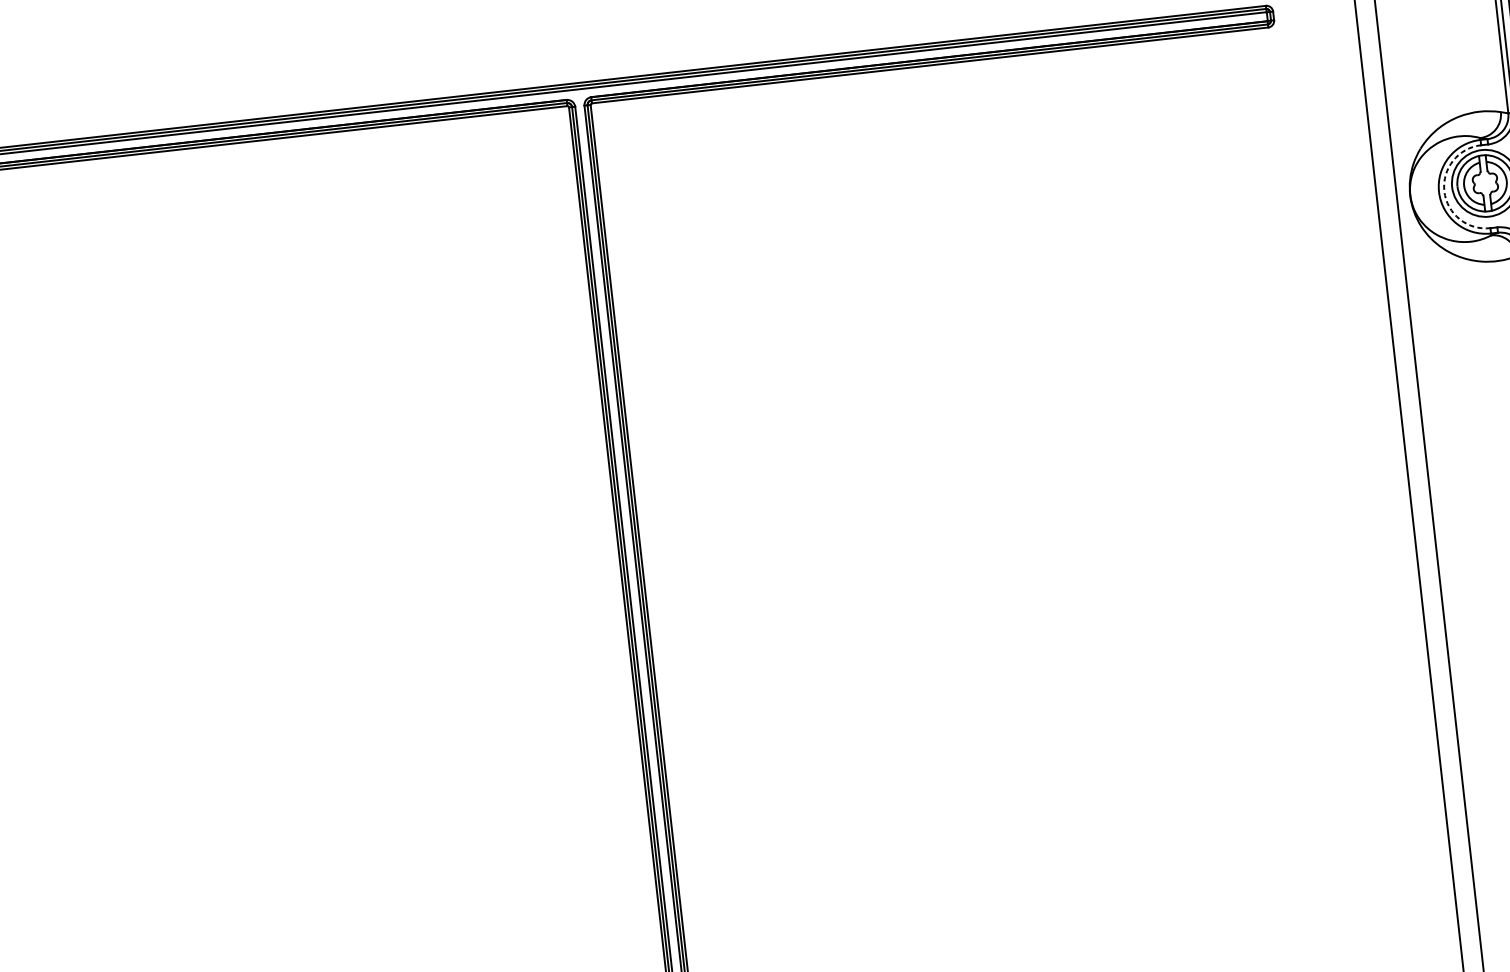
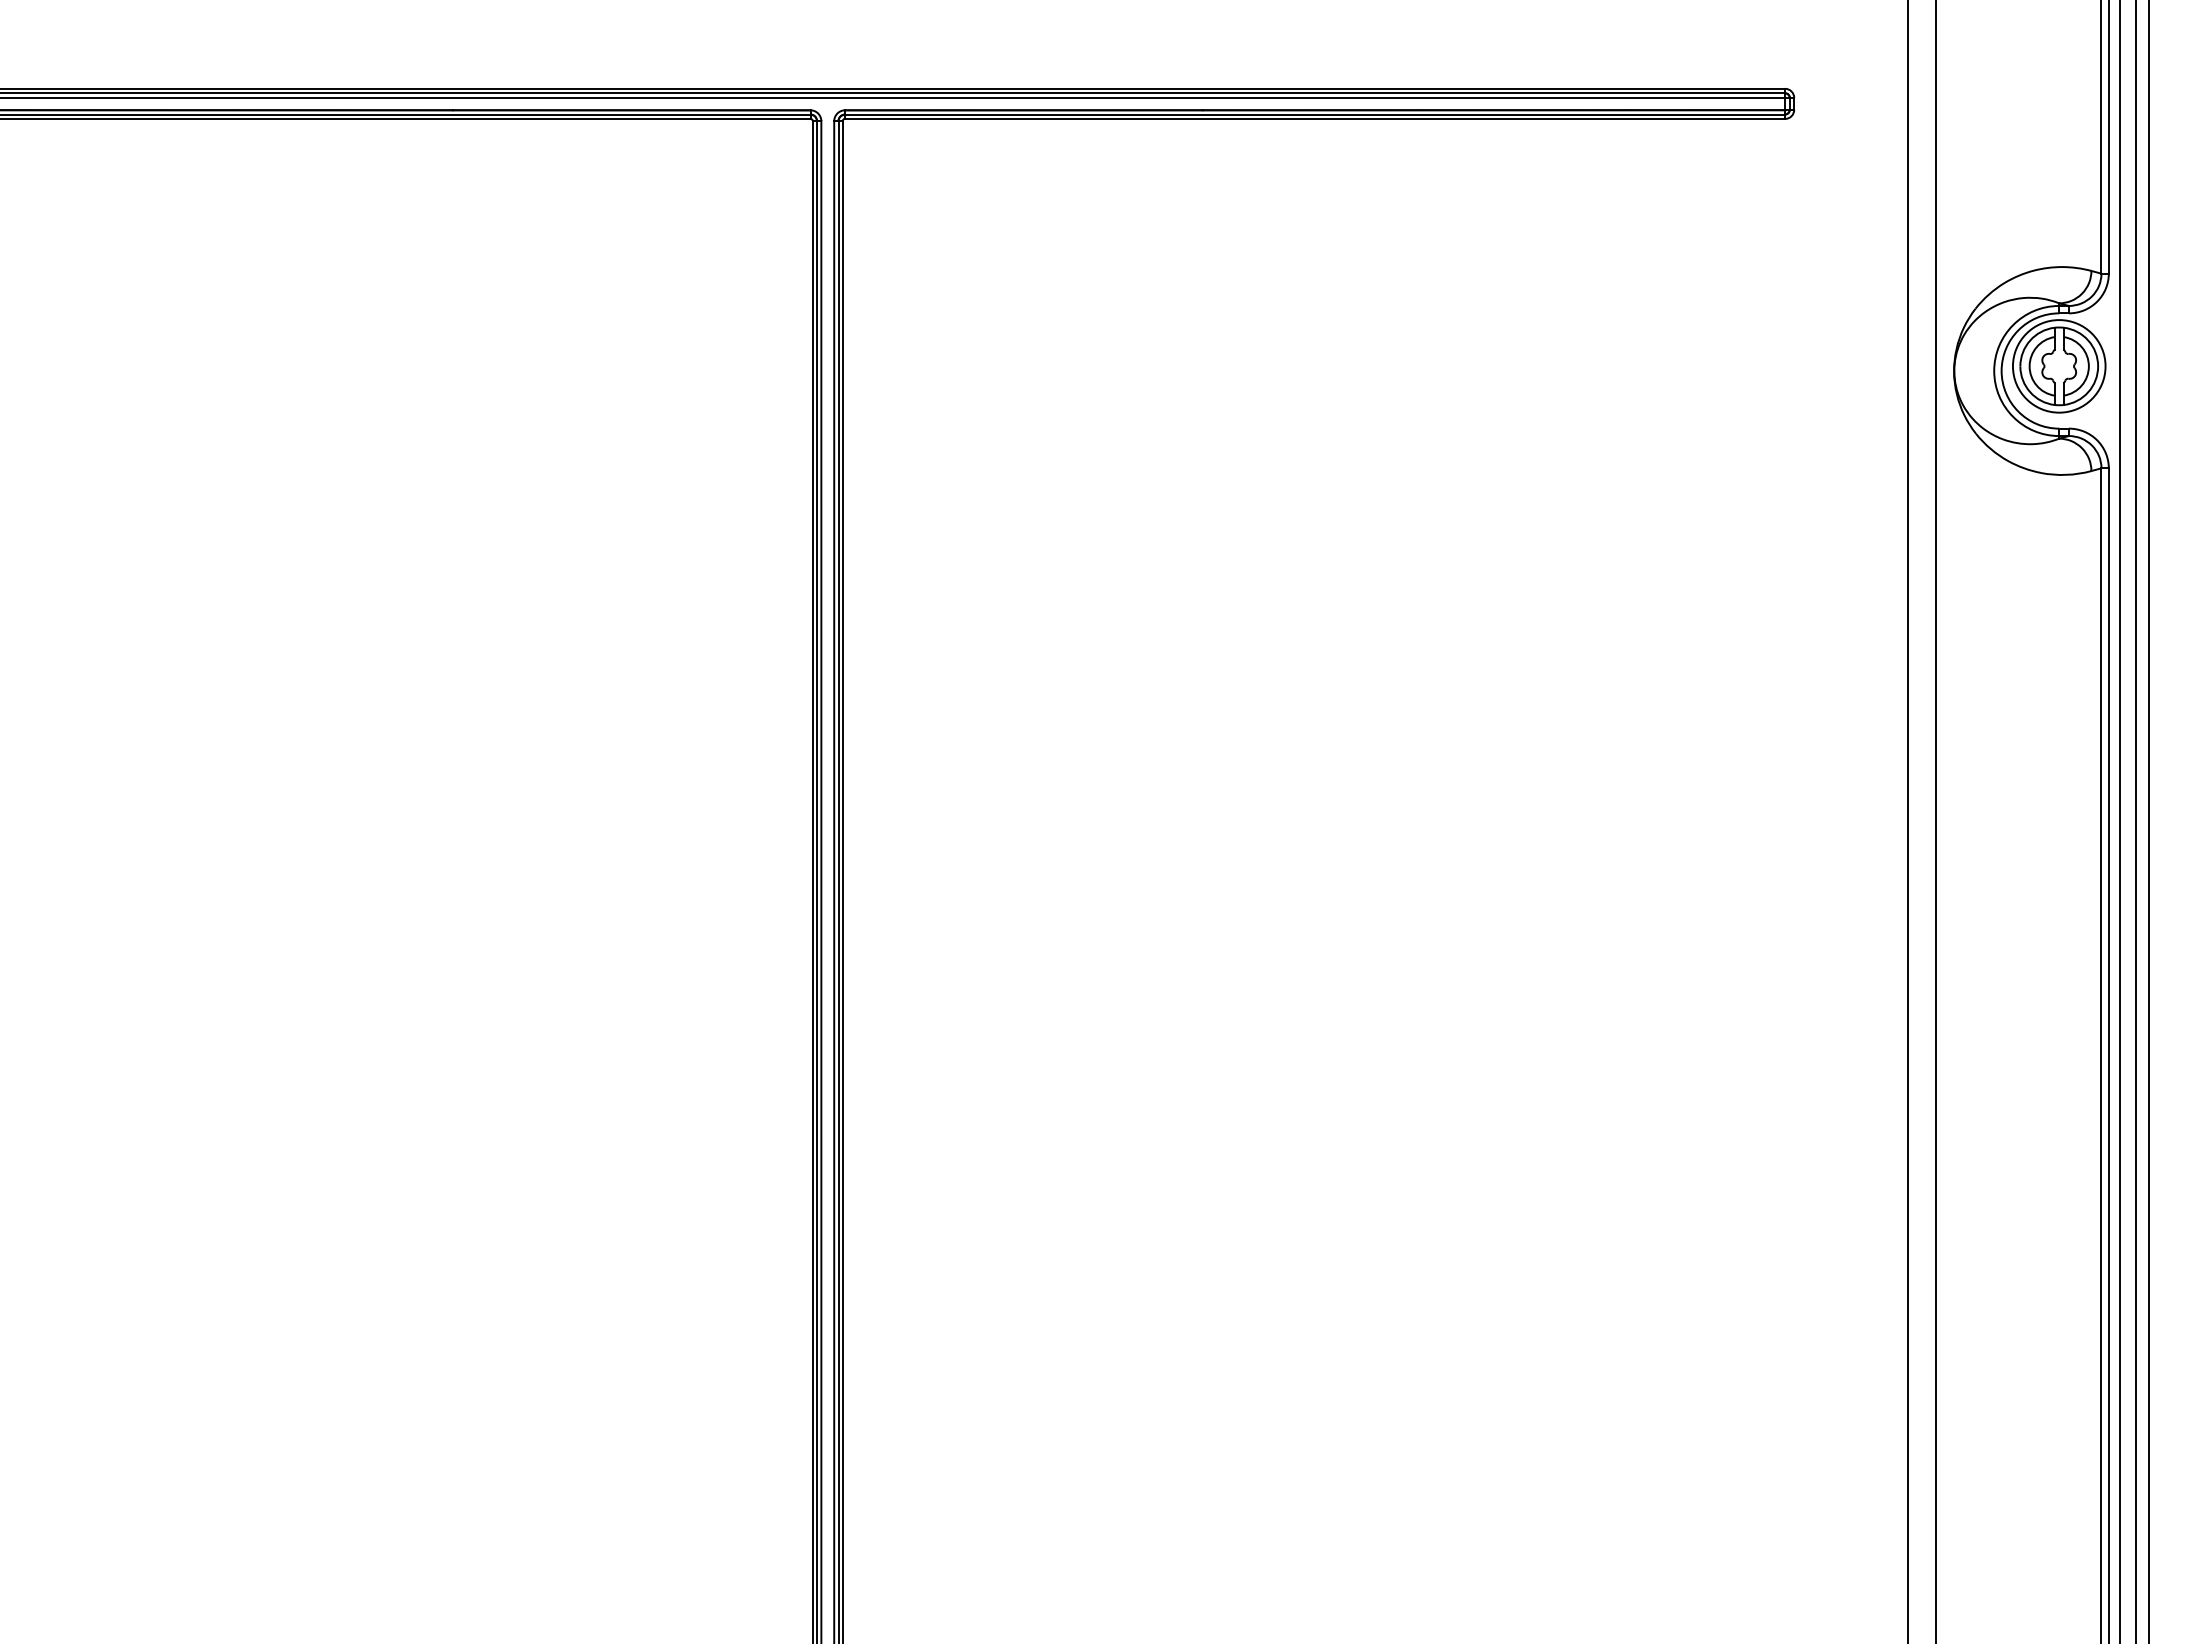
arc: (1444, 191) -> (2001, 370), dashed -> solid

